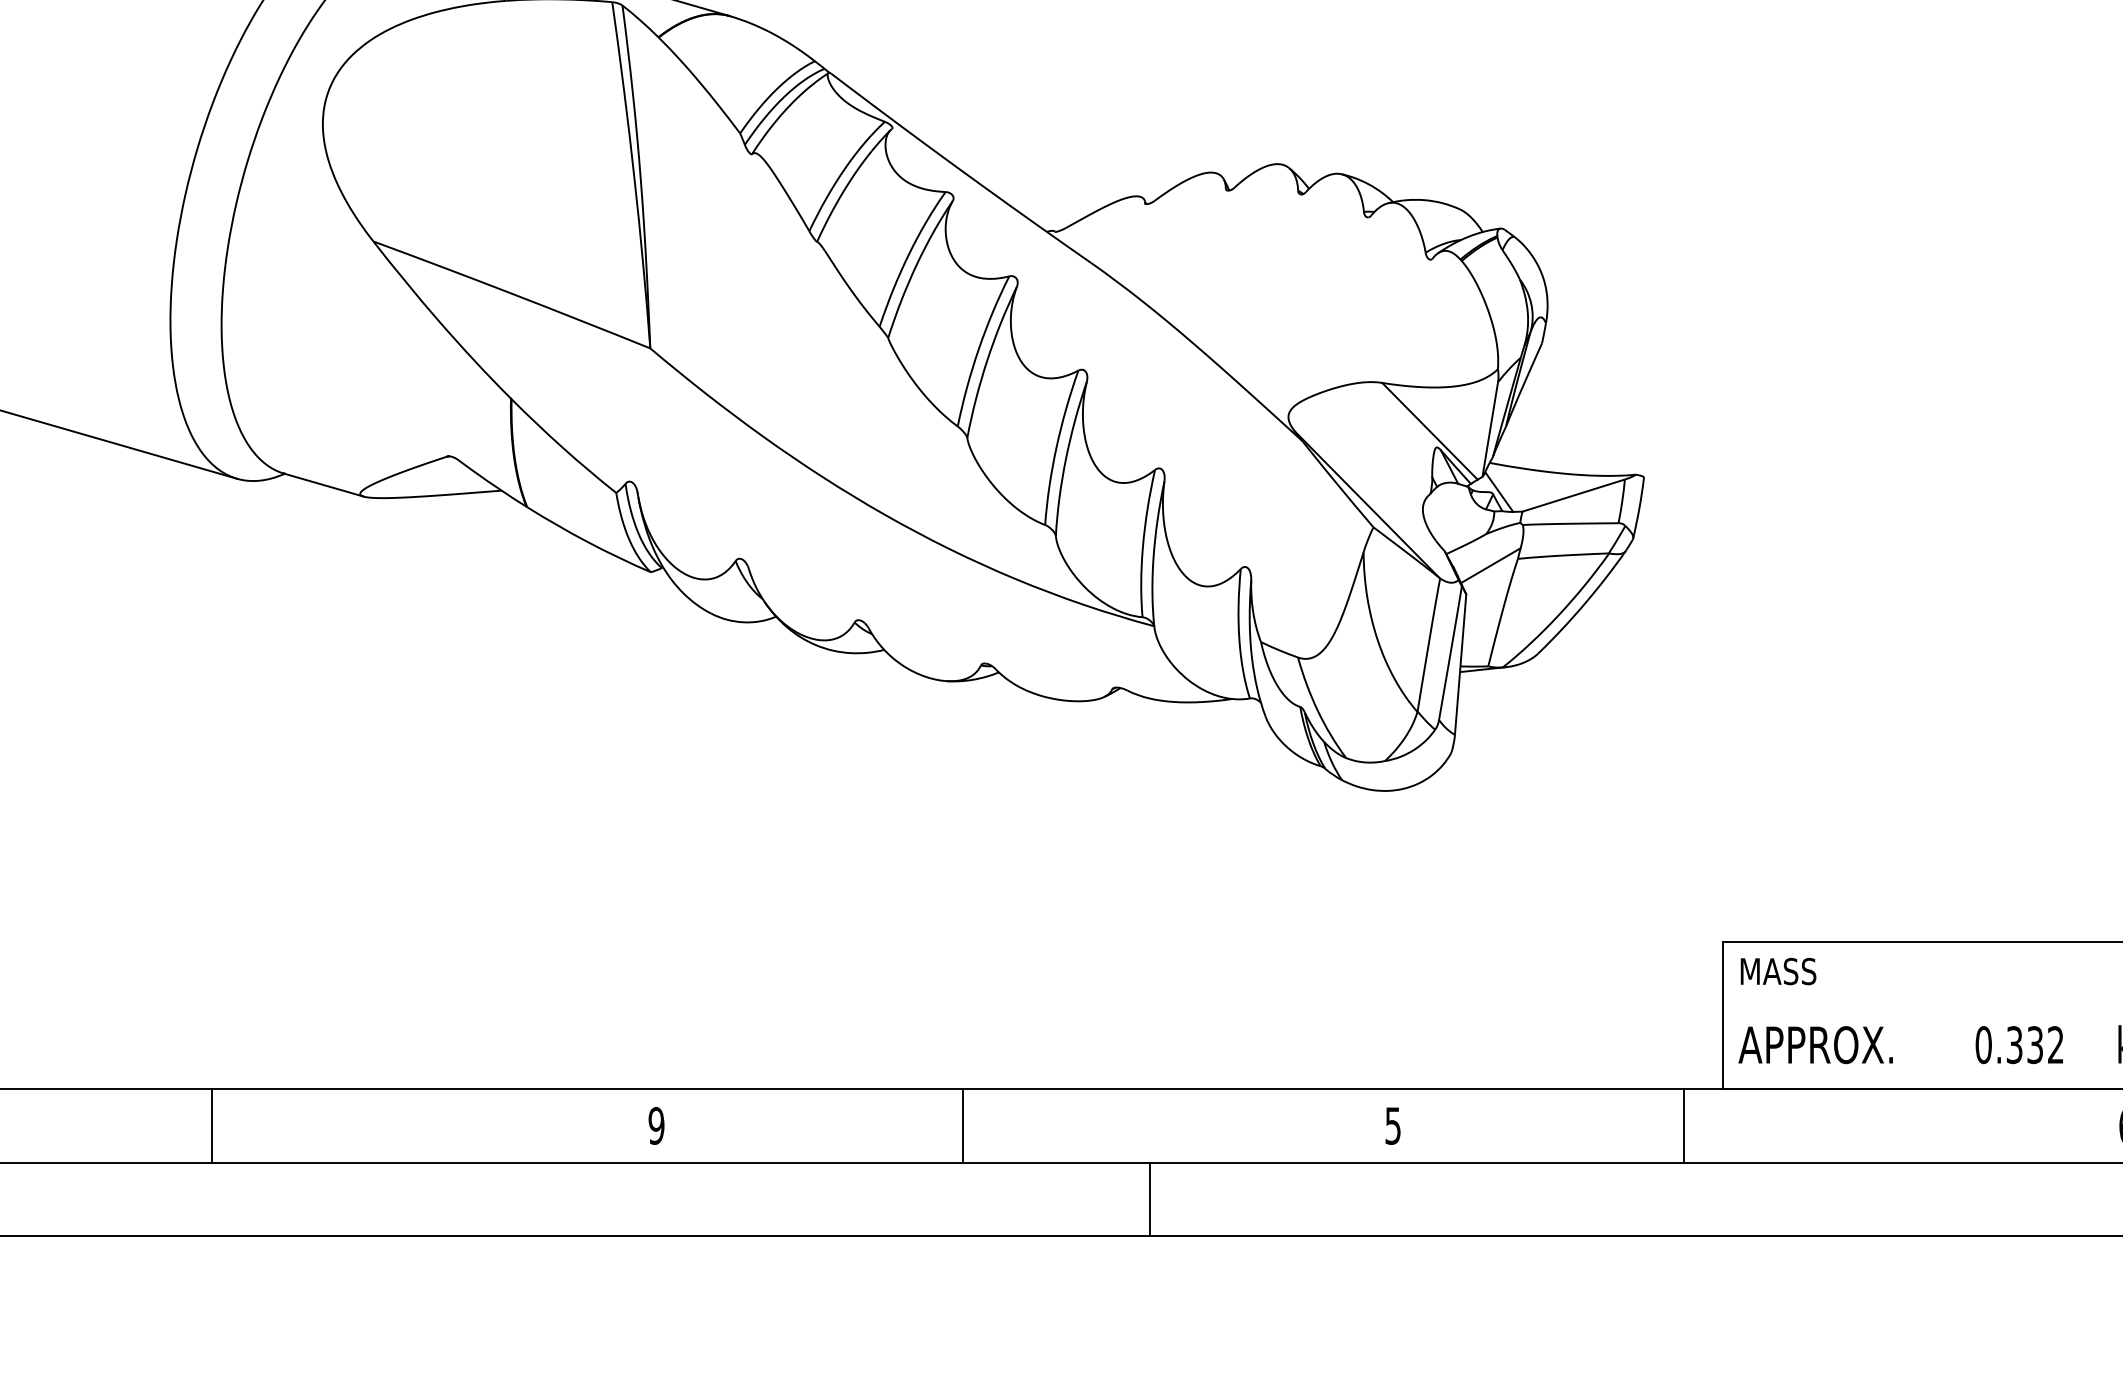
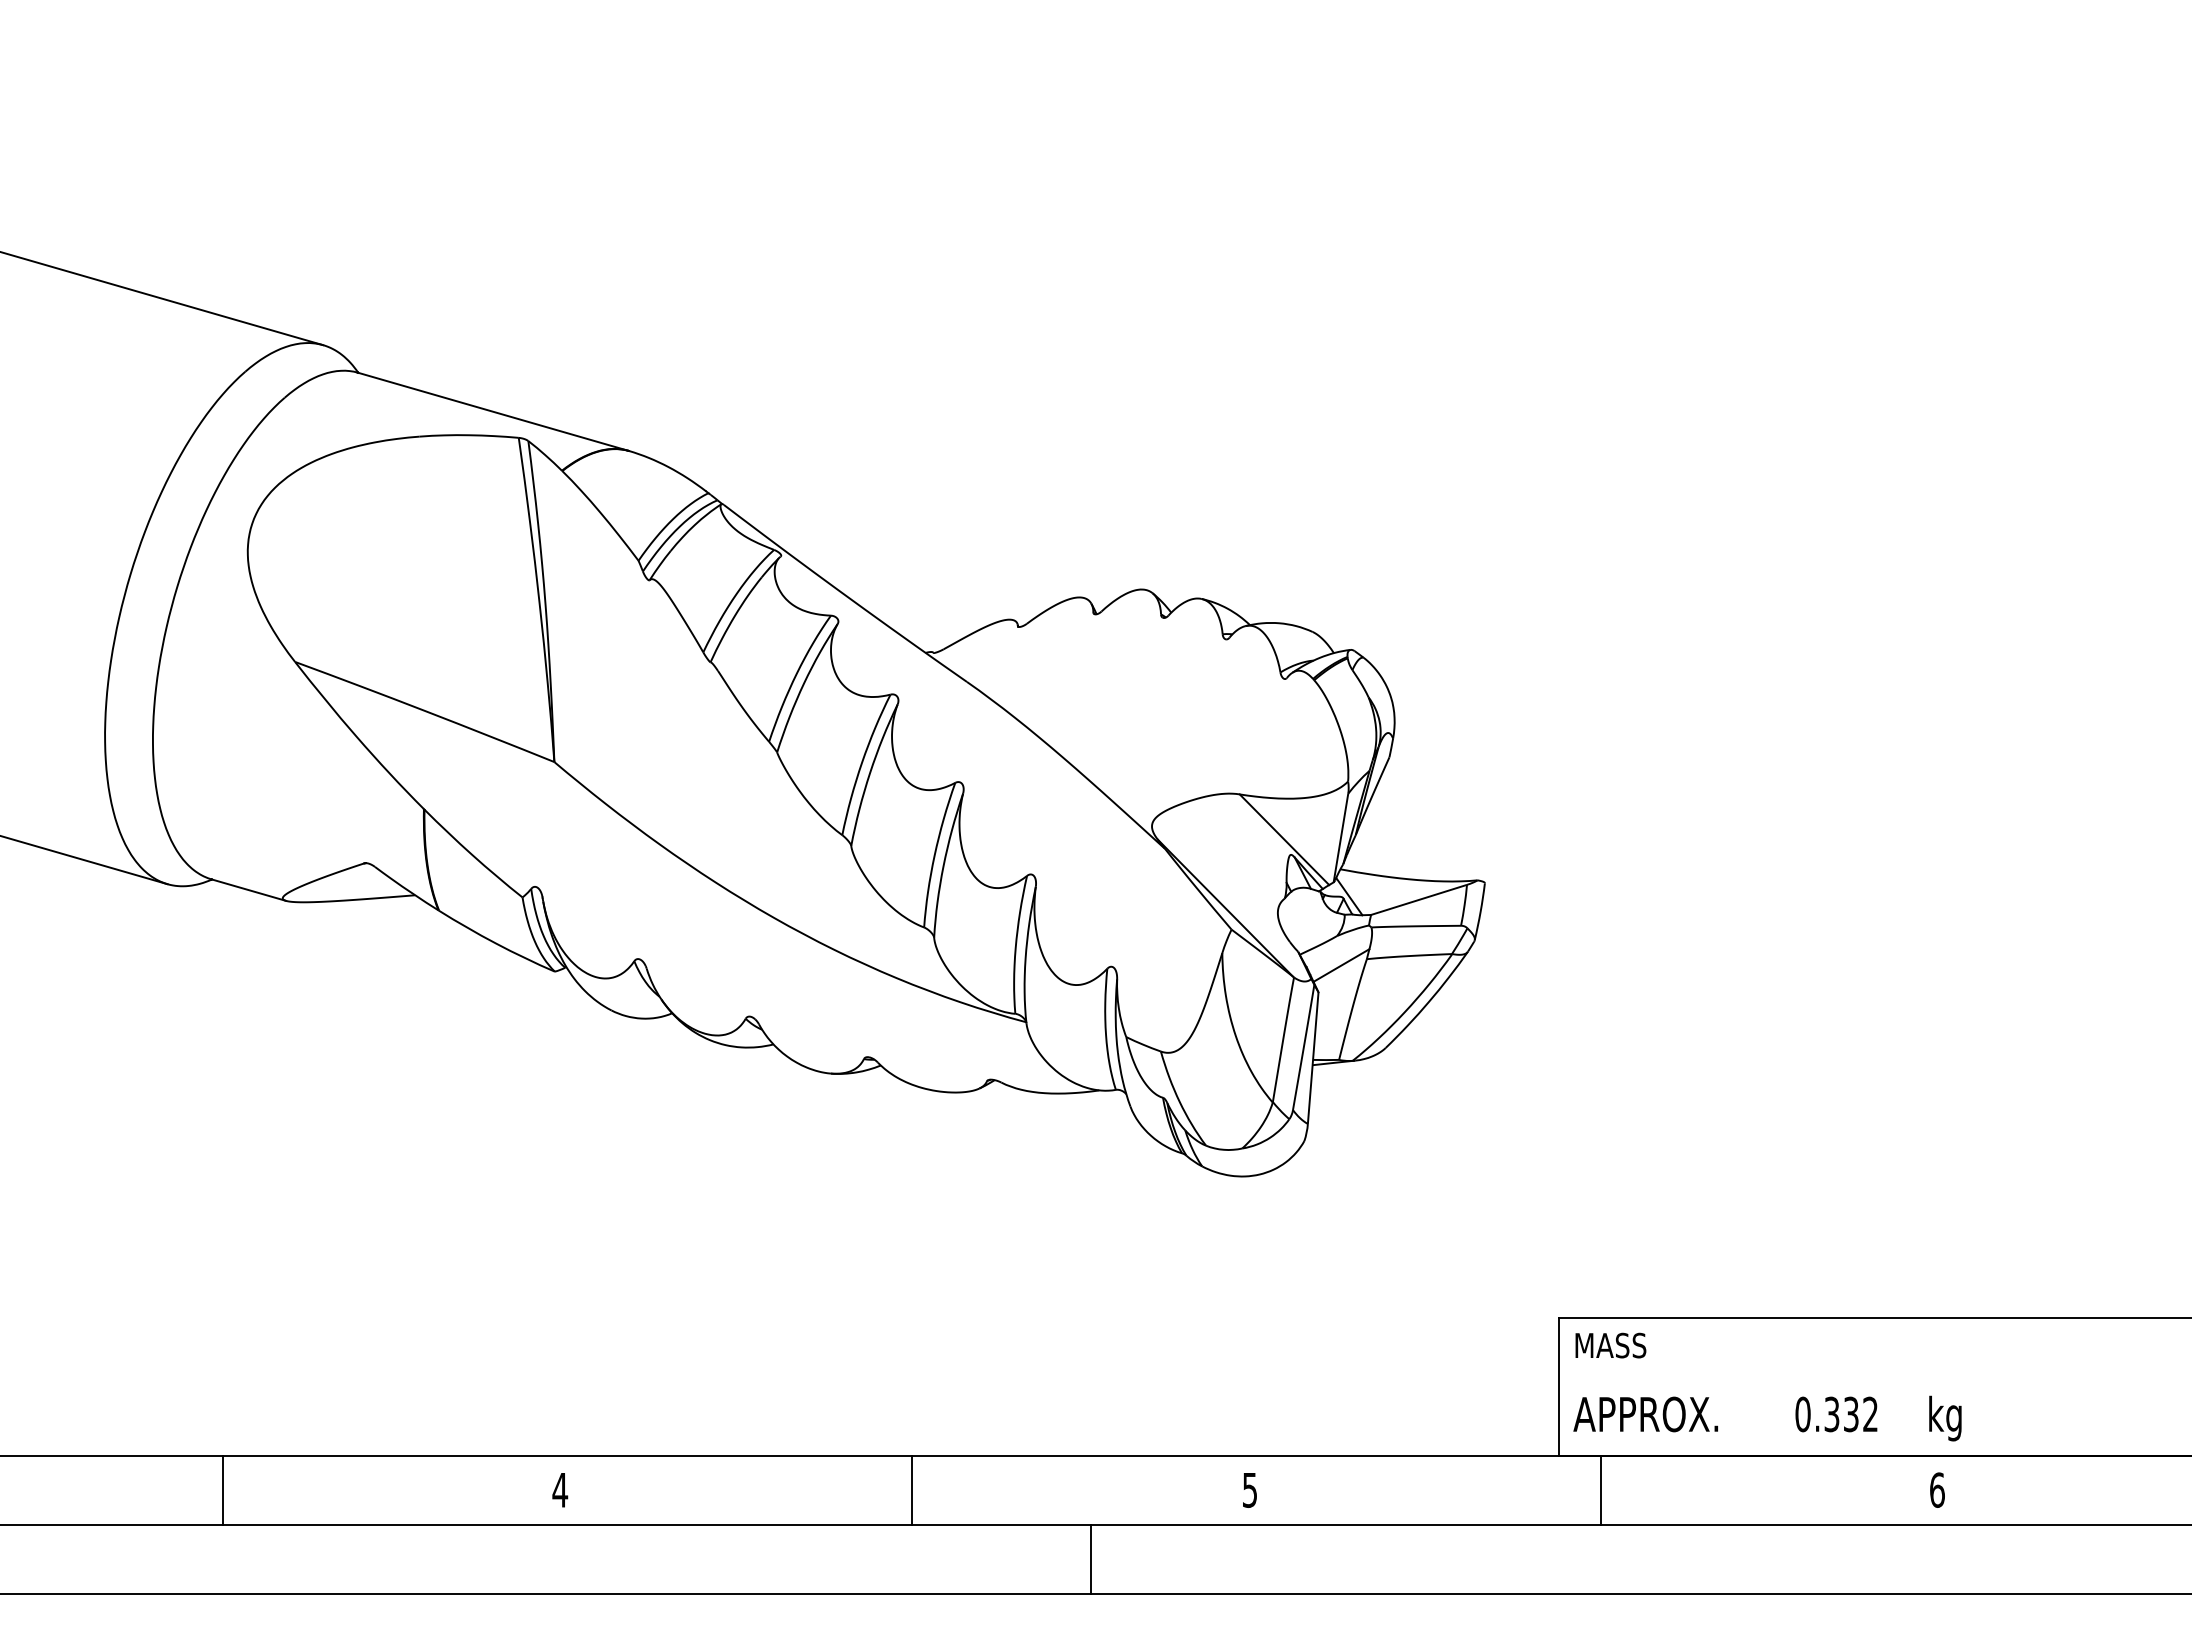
line: (212, 1125) -> (223, 1489), moved
text: (656, 1125) -> (560, 1489), 9 -> 4
line: (962, 1125) -> (911, 1489), moved
line: (1684, 1125) -> (1600, 1489), moved
line: (1149, 1198) -> (1090, 1558), moved

